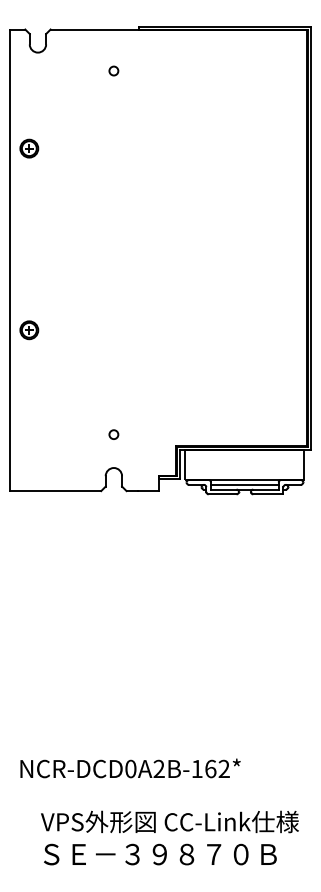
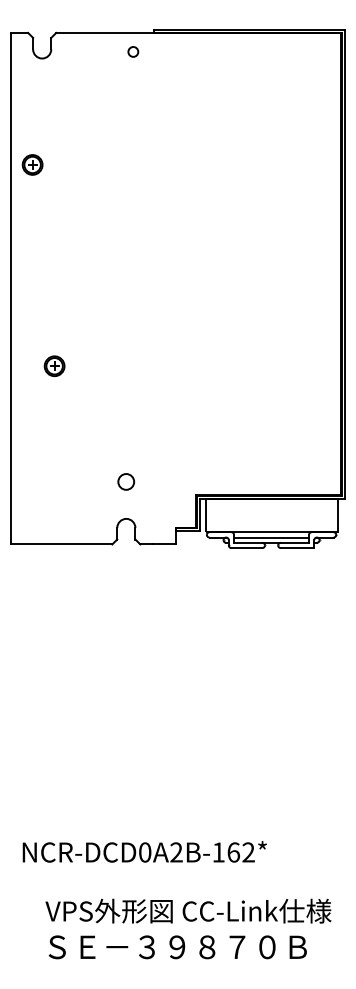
circle: (114, 70) -> (133, 51), moved
part: (29, 329) -> (54, 365), moved
circle: (114, 434) -> (126, 481), size x1.6

